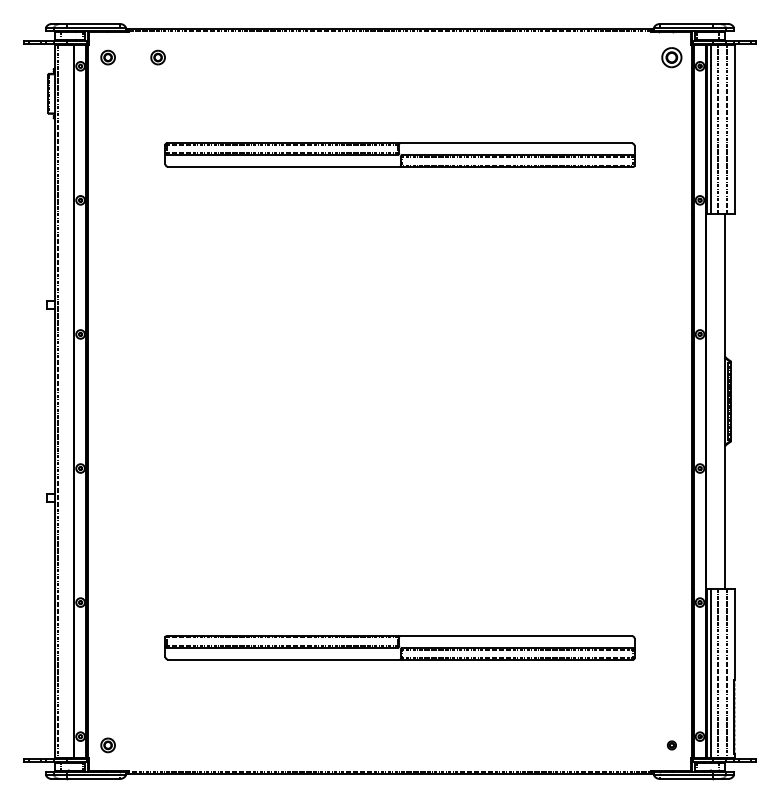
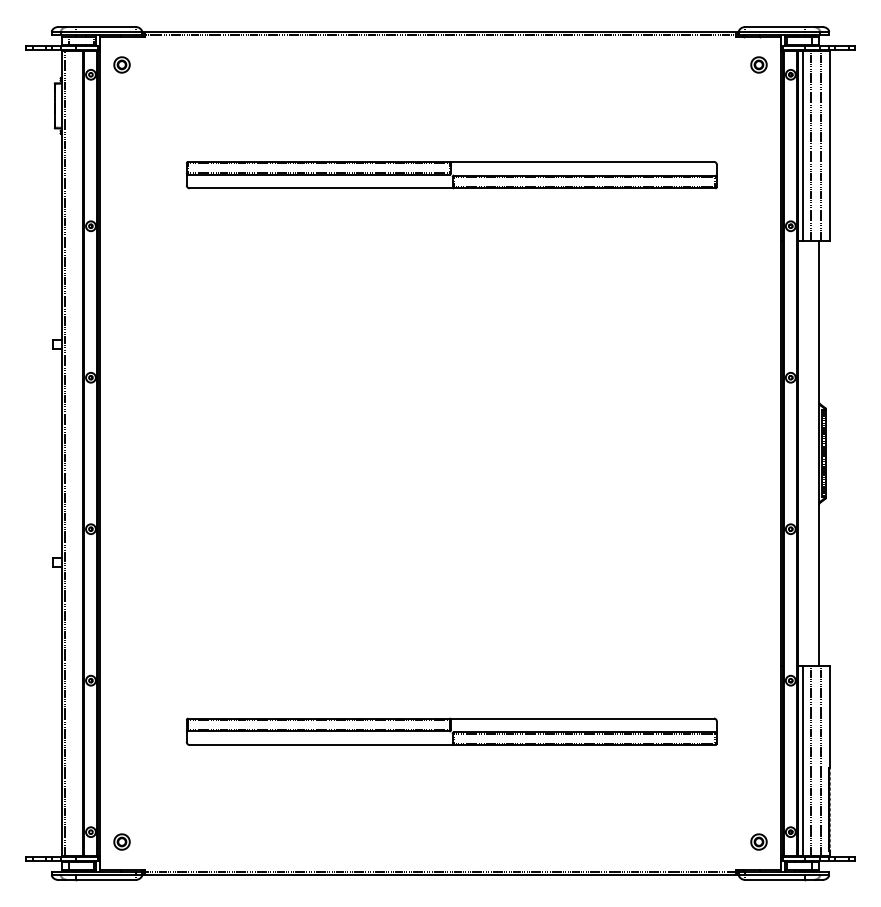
part: (157, 57) -> (177, 64), removed
part: (671, 57) -> (758, 64), size x0.71
part: (671, 745) -> (758, 842), size x1.67

